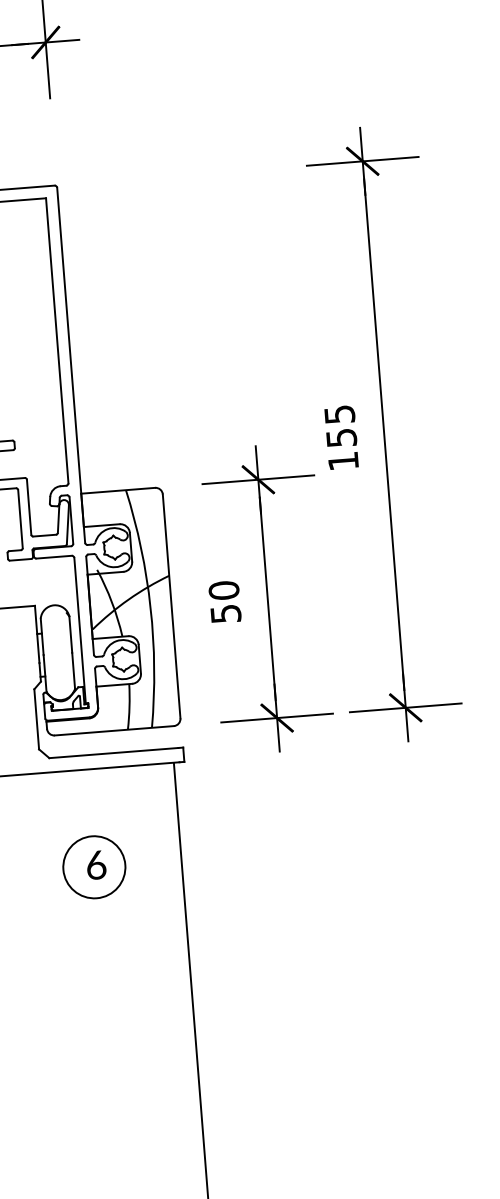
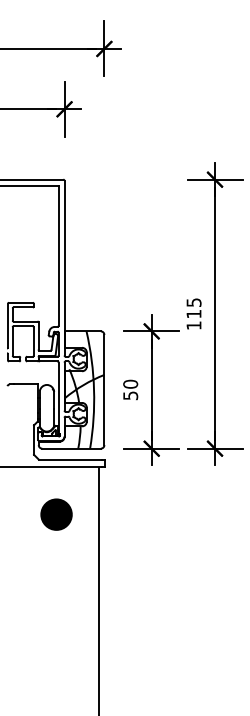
text: (340, 438) -> (193, 314), 155 -> 115
fill: (94, 866) -> (56, 514), added

